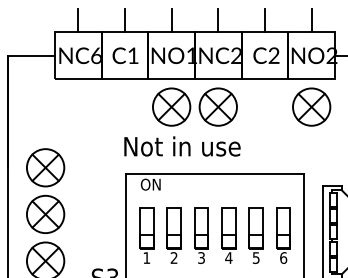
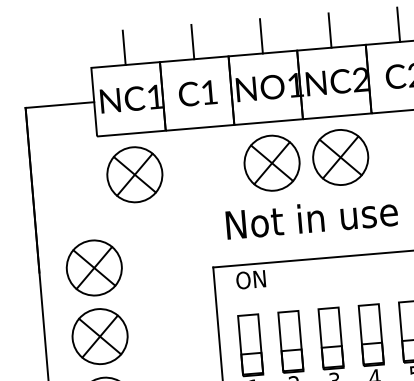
text: (95, 55) -> (153, 96), NC6 -> NC1
part: (77, 106) -> (133, 173), added
text: (182, 146) -> (312, 218), moved

